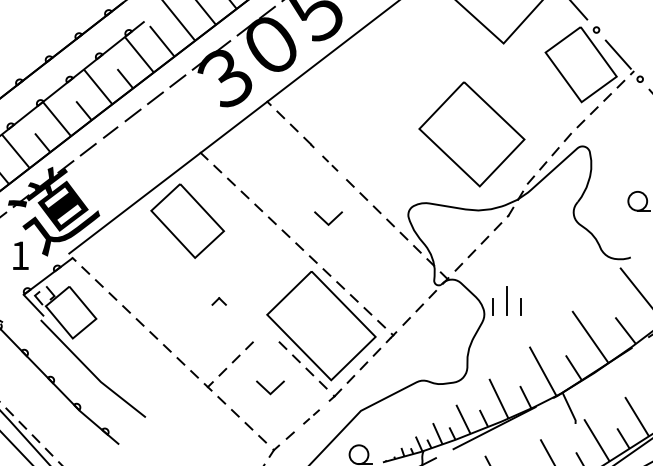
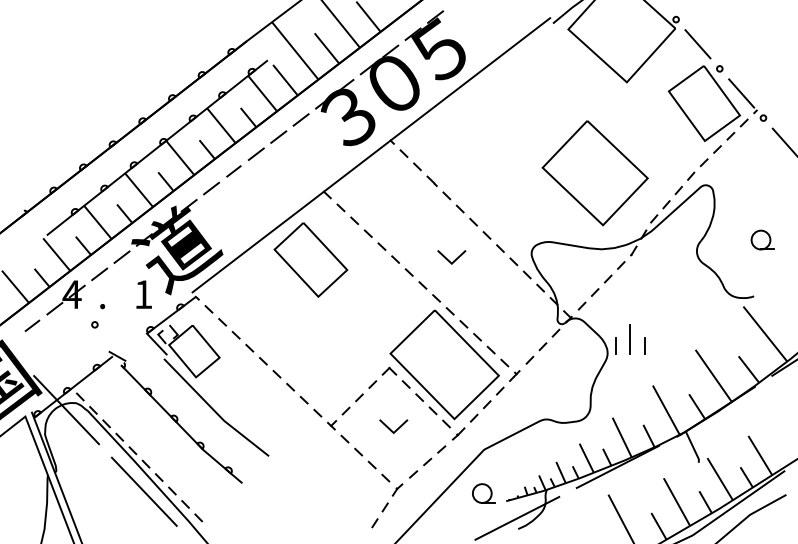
part: (330, 163) -> (453, 202), size x1.43
part: (219, 300) -> (389, 370), moved
part: (311, 416) -> (434, 455), size x1.43

